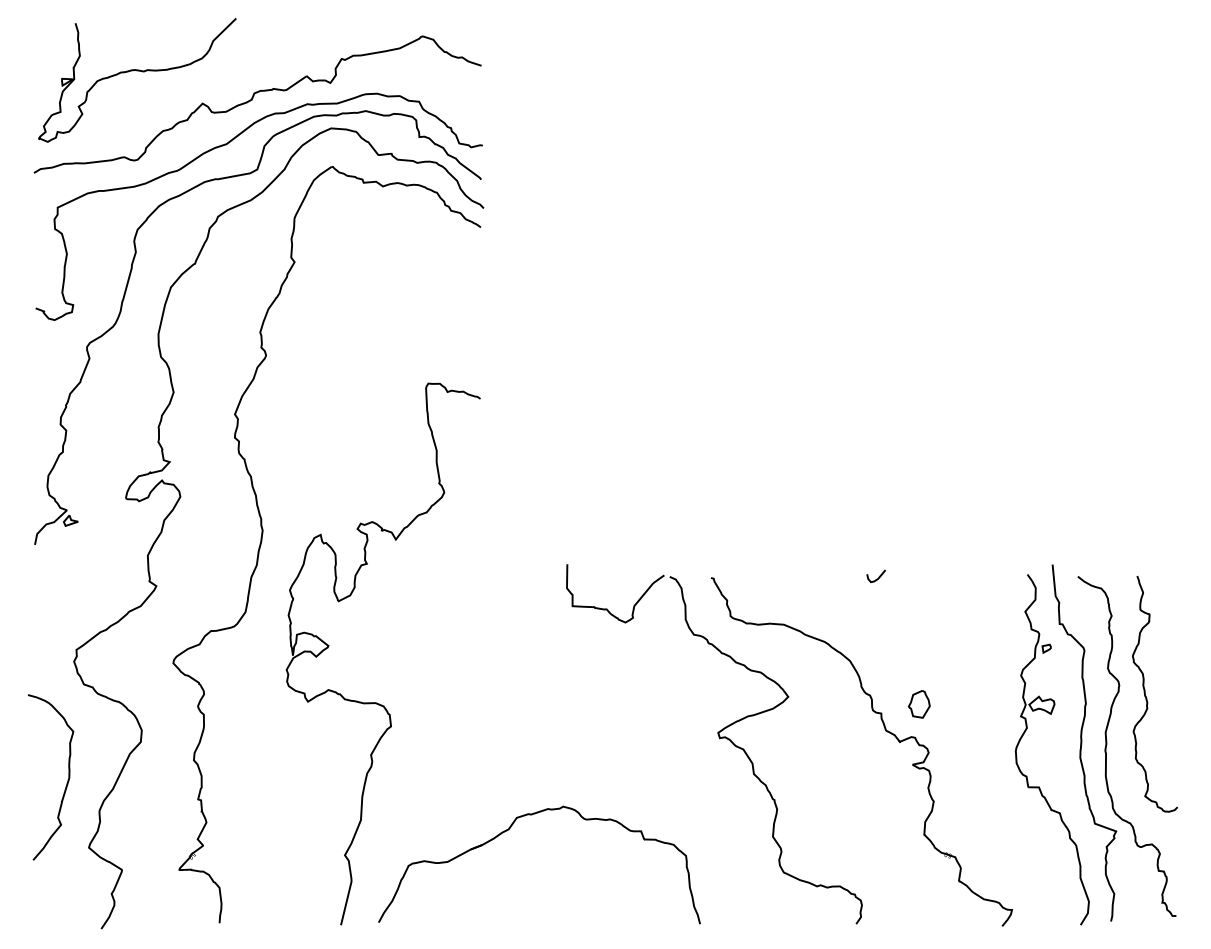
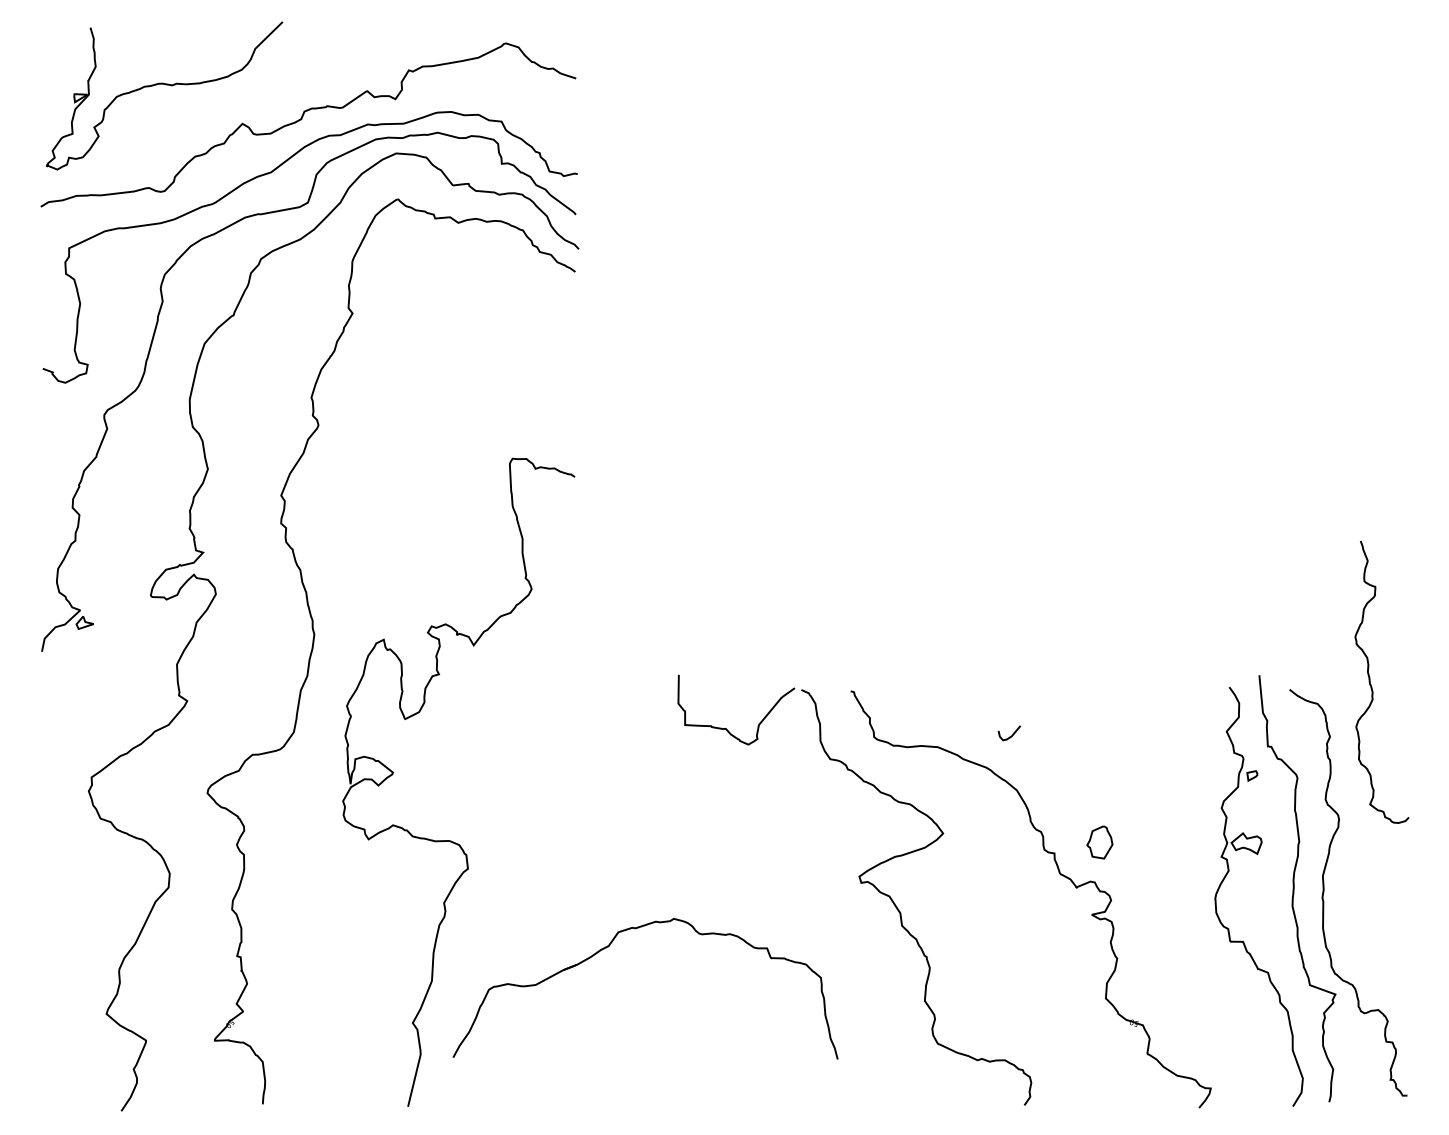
curve: (876, 578) -> (1009, 736), moved
curve: (1147, 697) -> (1372, 686), moved
curve: (67, 781) -> (80, 934), removed
part: (508, 830) -> (608, 947), moved

